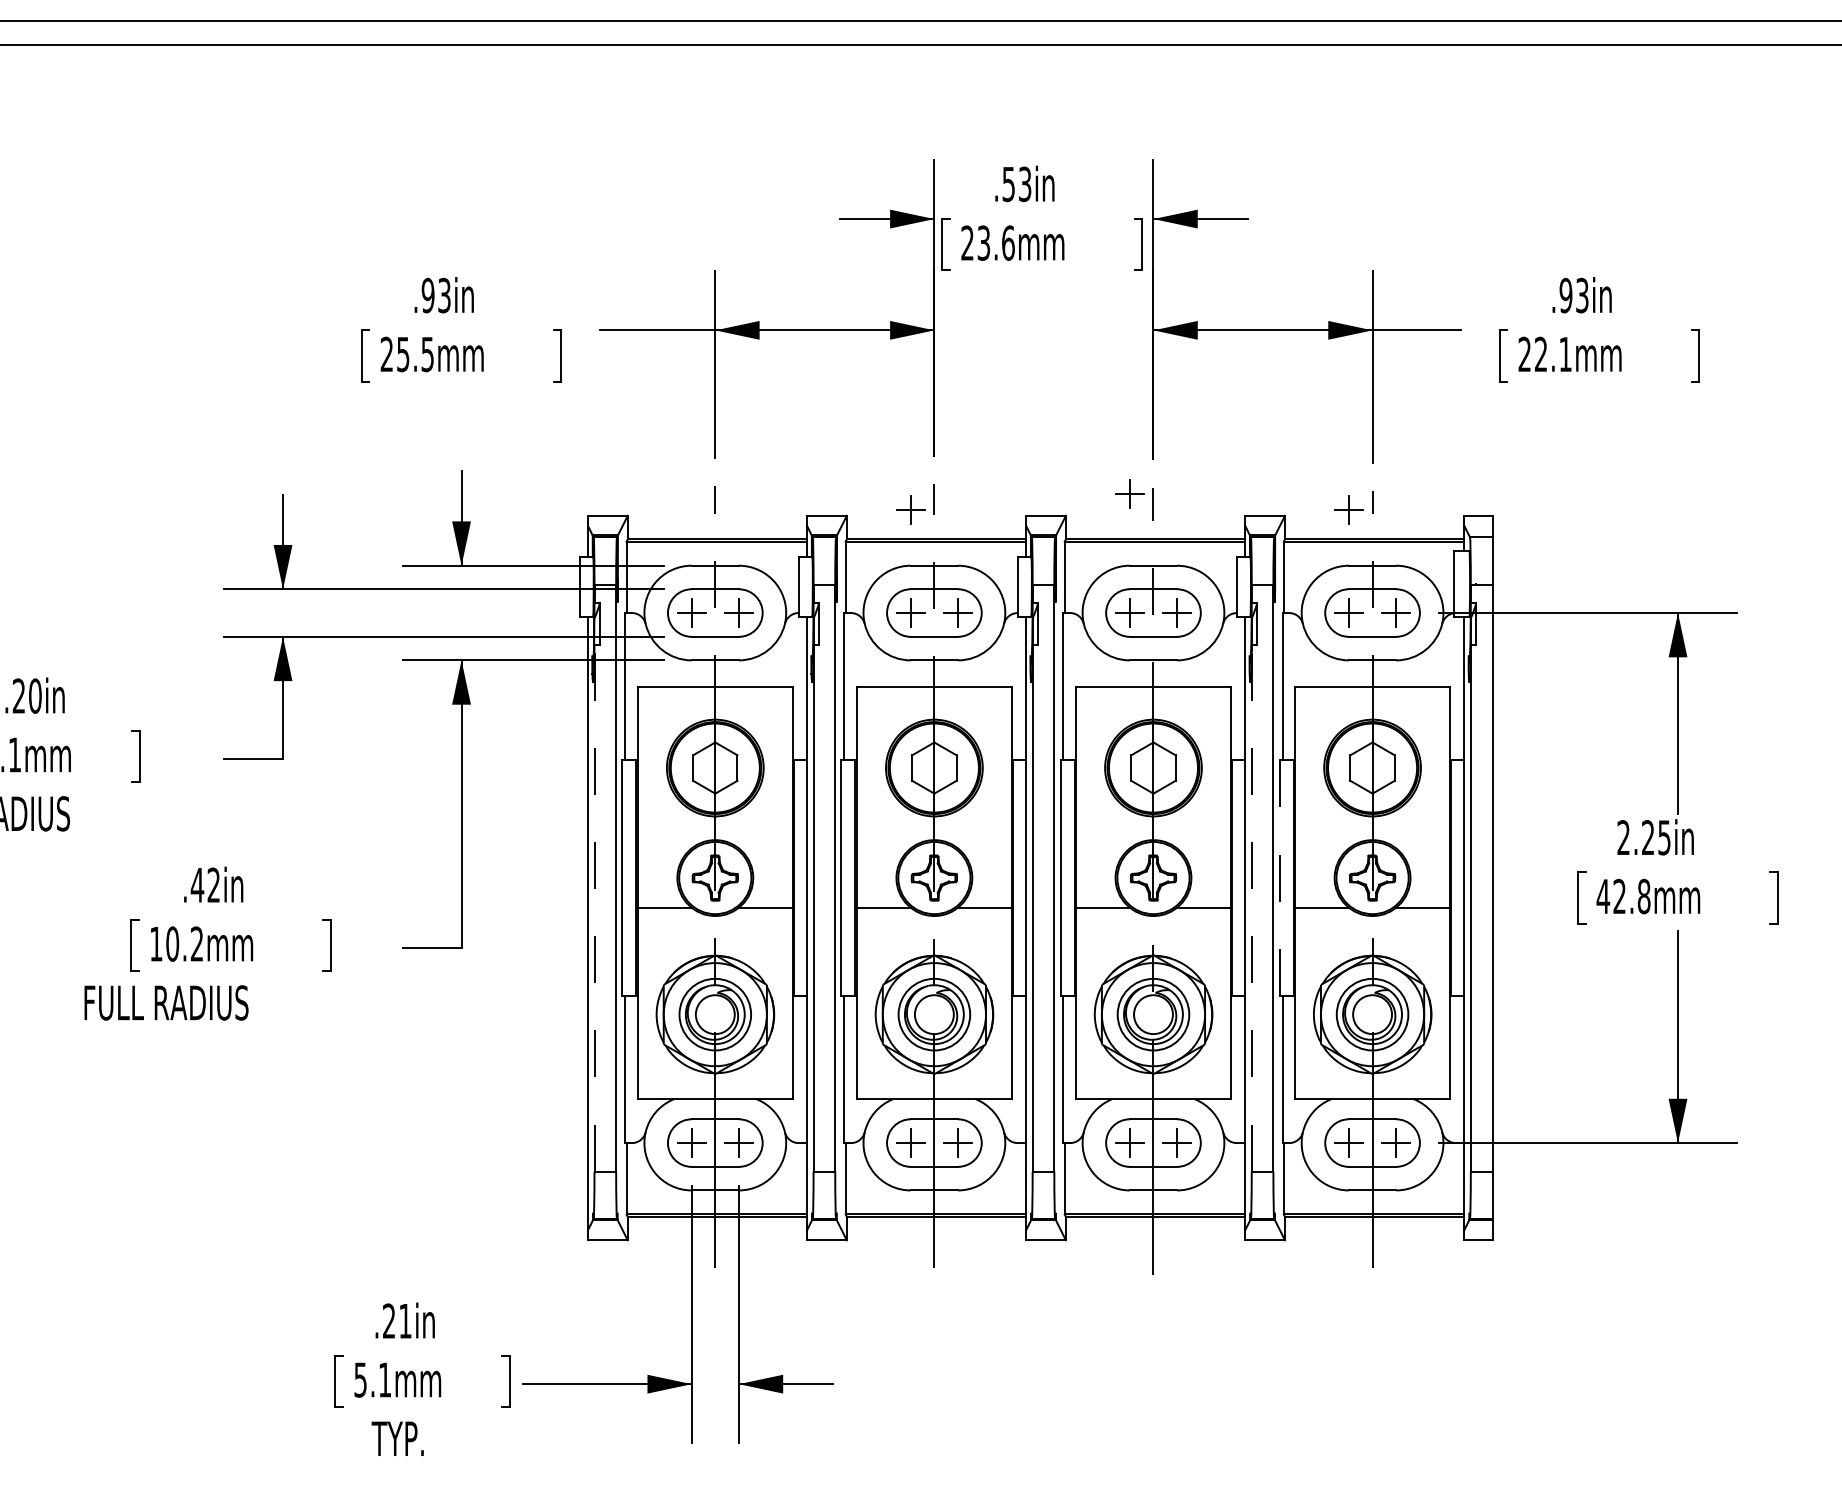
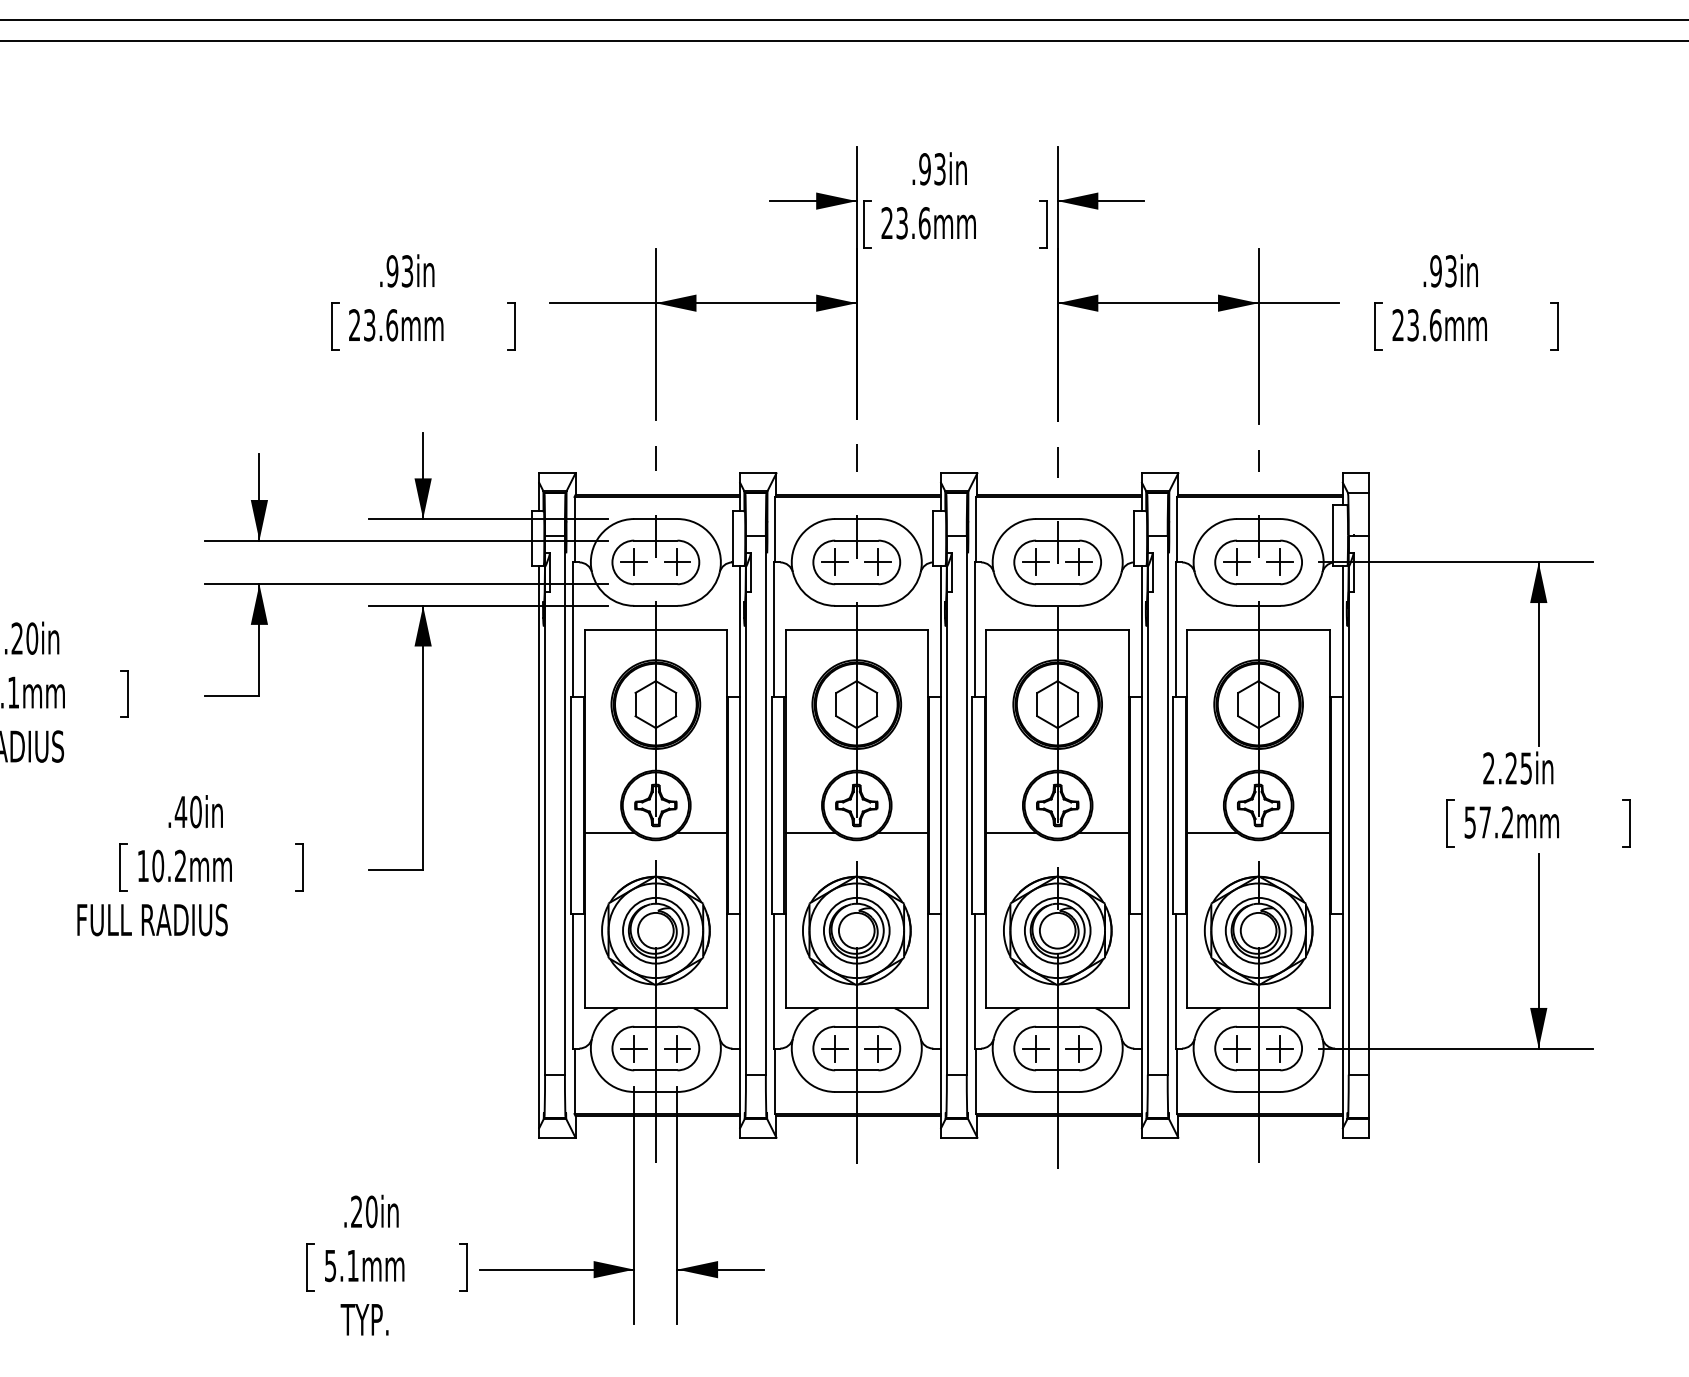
text: (1008, 183) -> (924, 168), .53in -> .93in
text: (415, 354) -> (380, 325), 25.5mm -> 23.6mm
text: (1553, 354) -> (1424, 325), 22.1mm -> 23.6mm
part: (1129, 493) -> (1035, 452), removed
part: (910, 509) -> (834, 467), removed
part: (1348, 509) -> (1236, 467), removed
line: (1279, 878) -> (1173, 805), dashed -> solid
text: (213, 884) -> (195, 811), .42in -> .40in
text: (1623, 896) -> (1488, 822), 42.8mm -> 57.2mm
line: (594, 907) -> (545, 832), dashed -> solid
line: (1251, 907) -> (1147, 832), dashed -> solid
text: (405, 1320) -> (371, 1211), .21in -> .20in

